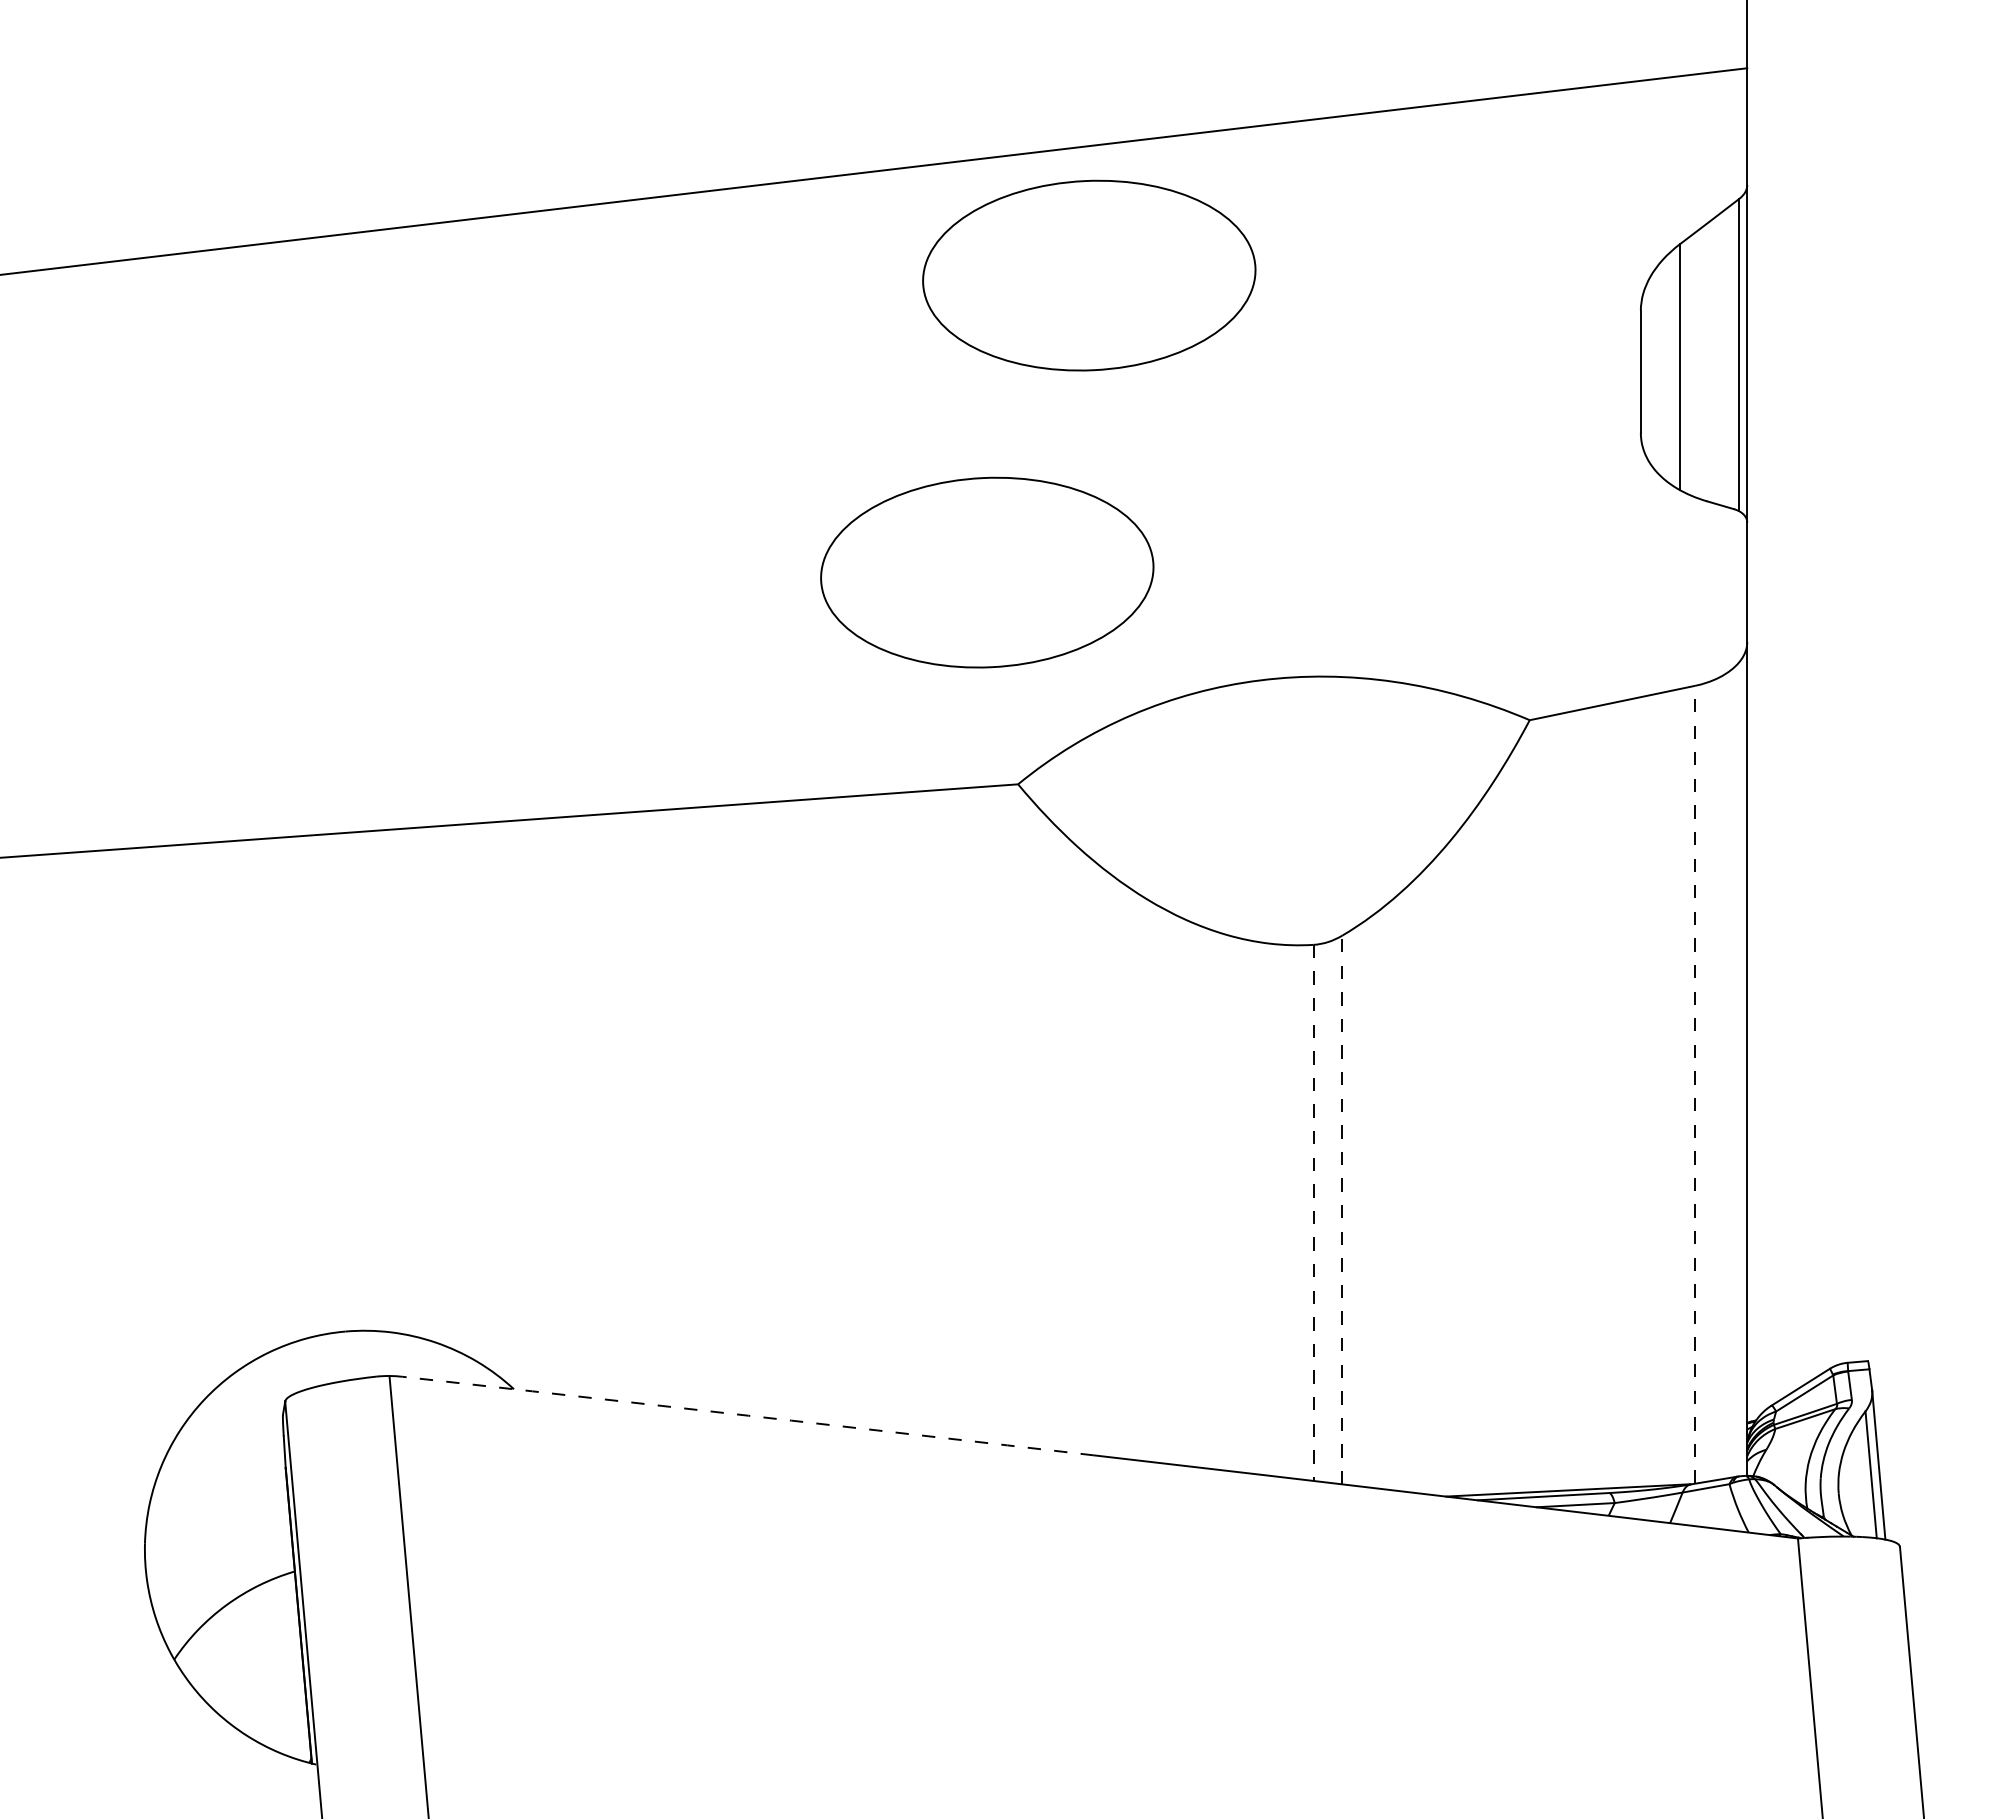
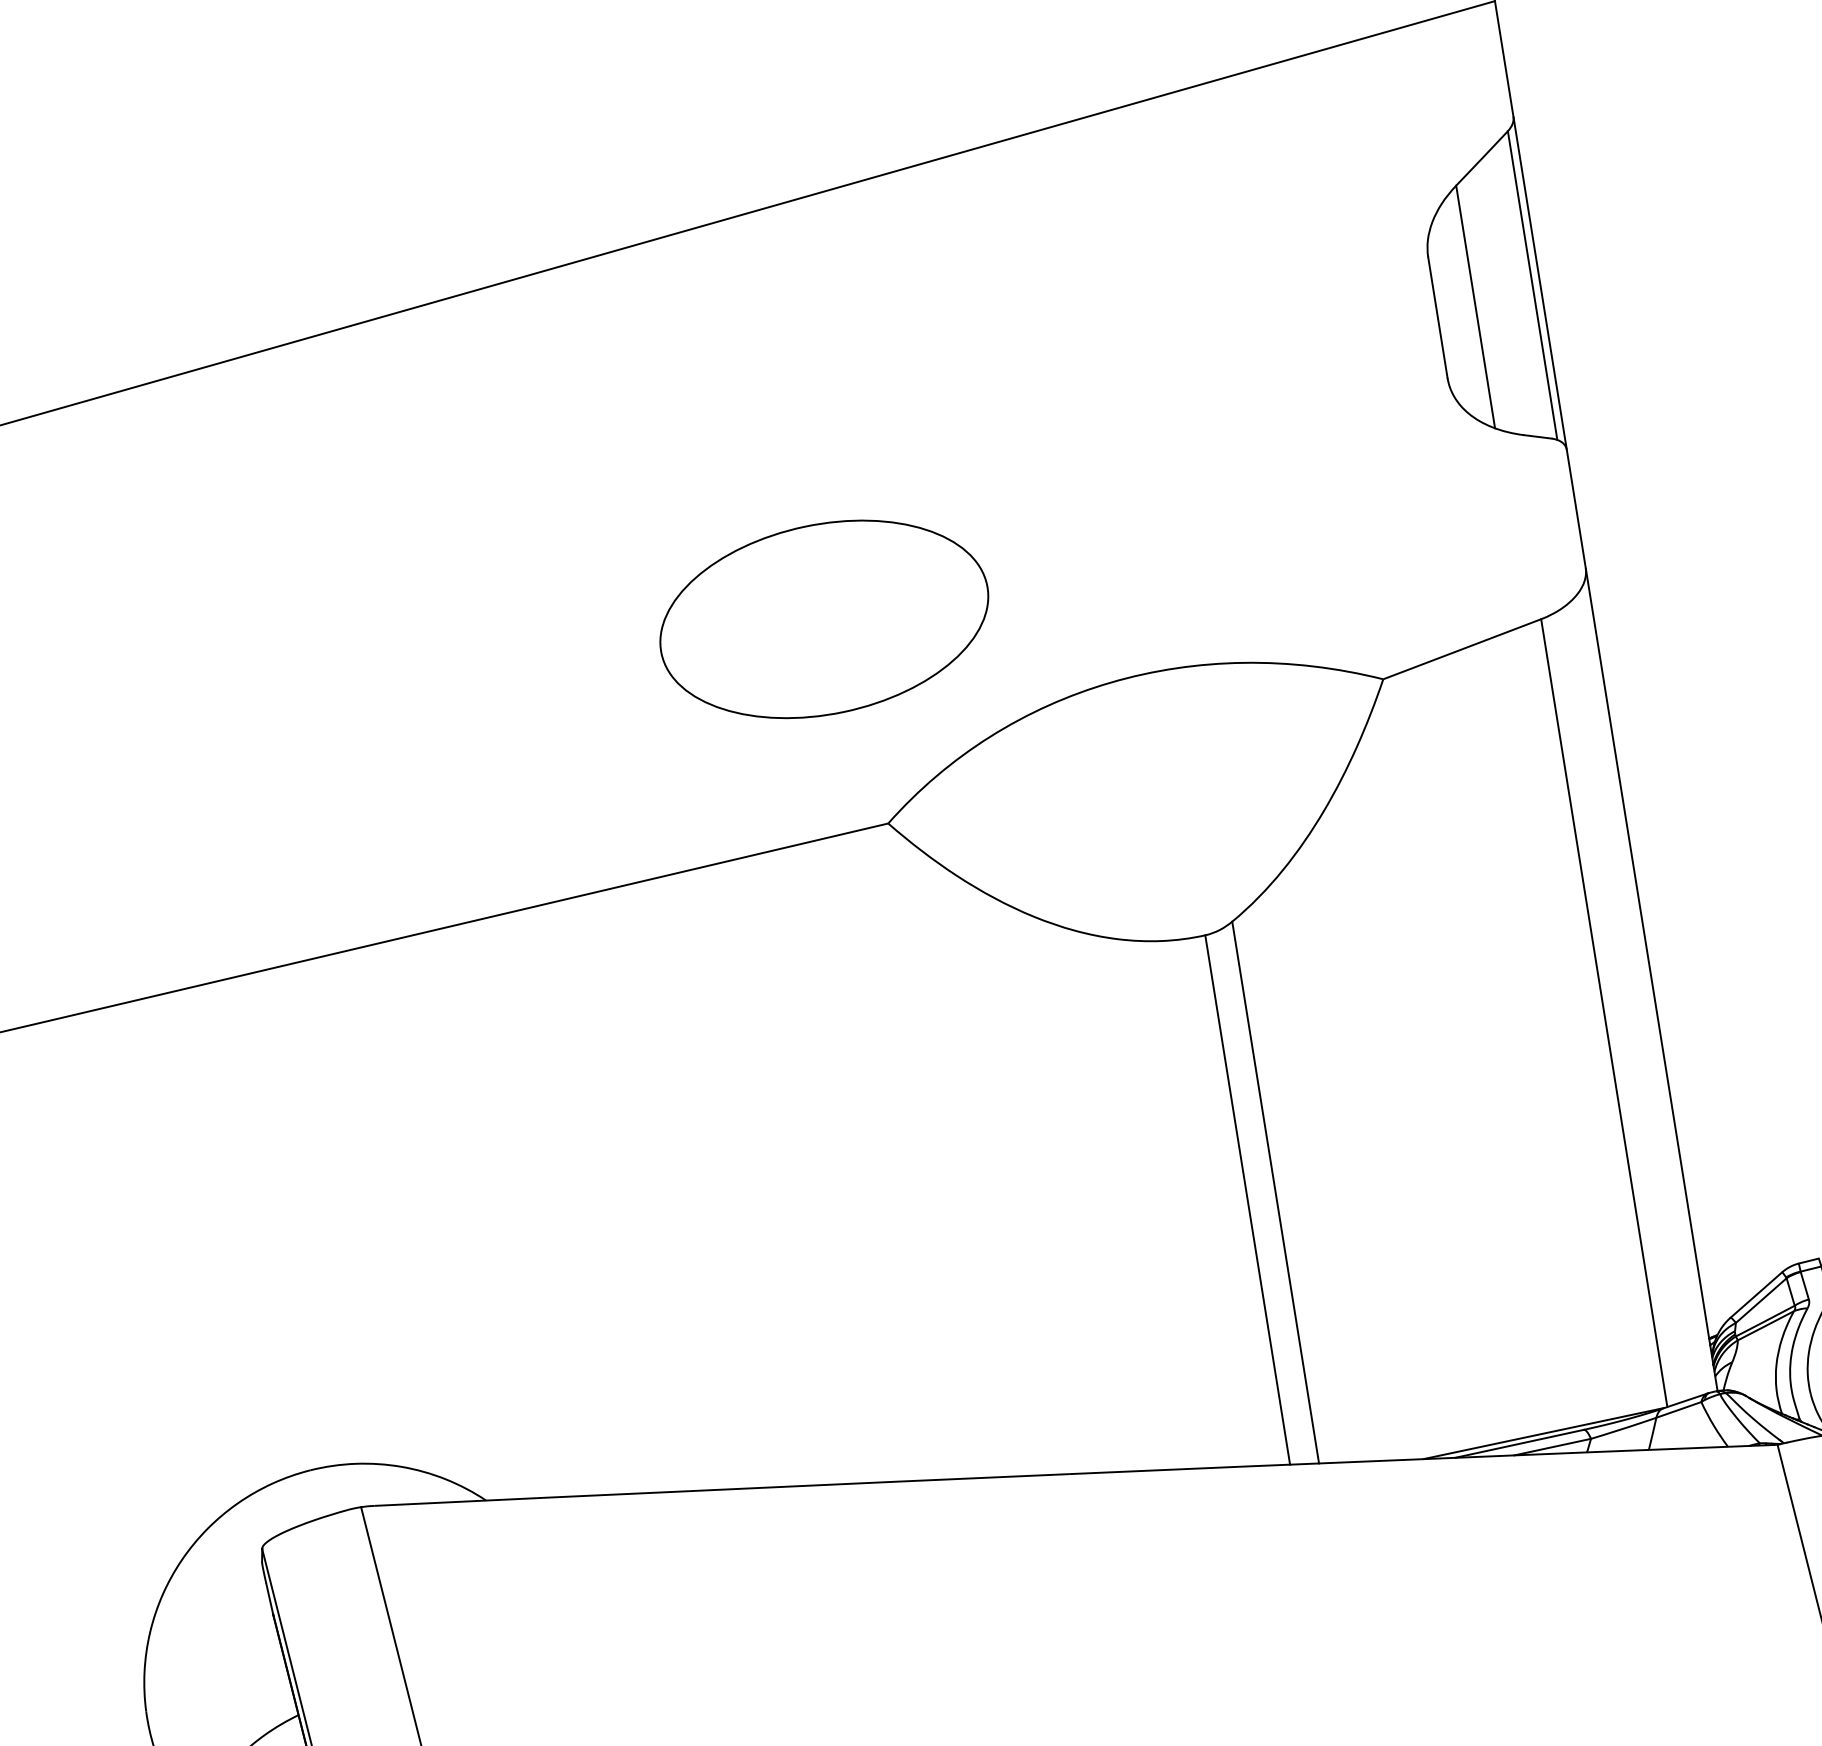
part: (1089, 275) -> (878, 309), removed
line: (1695, 1084) -> (1604, 1012), dashed -> solid
line: (1342, 1209) -> (1275, 1192), dashed -> solid
line: (1313, 1213) -> (1247, 1200), dashed -> solid
arc: (748, 1415) -> (721, 1489), dashed -> solid

